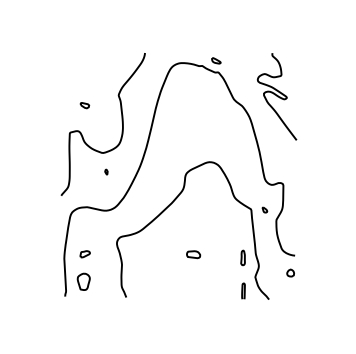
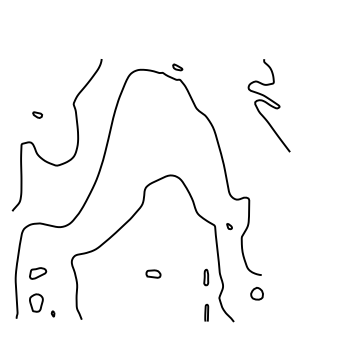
curve: (276, 96) -> (268, 105), moved
part: (106, 171) -> (53, 313), moved
part: (84, 254) -> (37, 273), size x1.6
part: (290, 272) -> (256, 293), size x1.6

